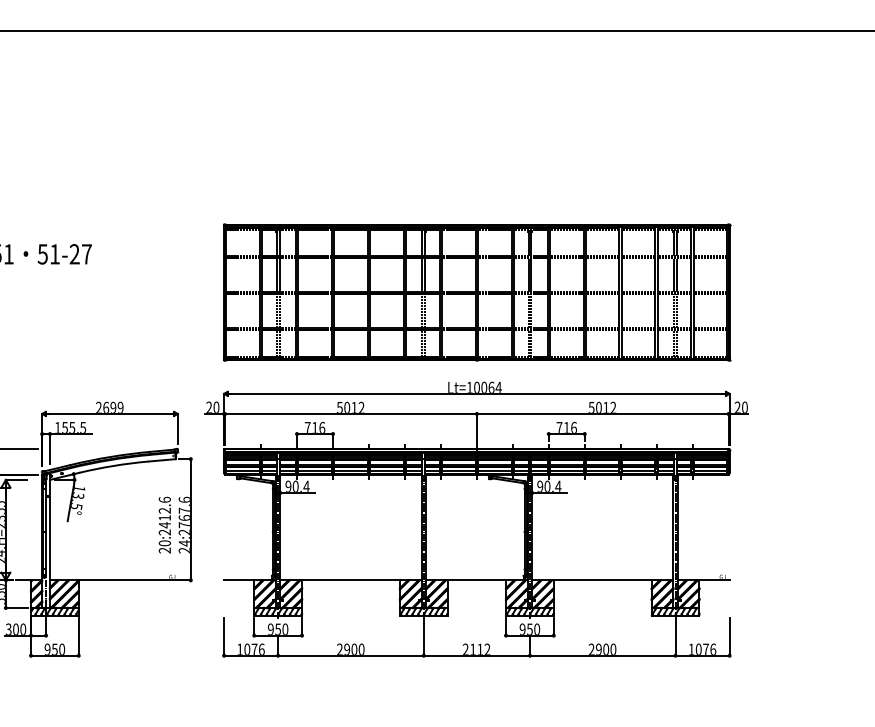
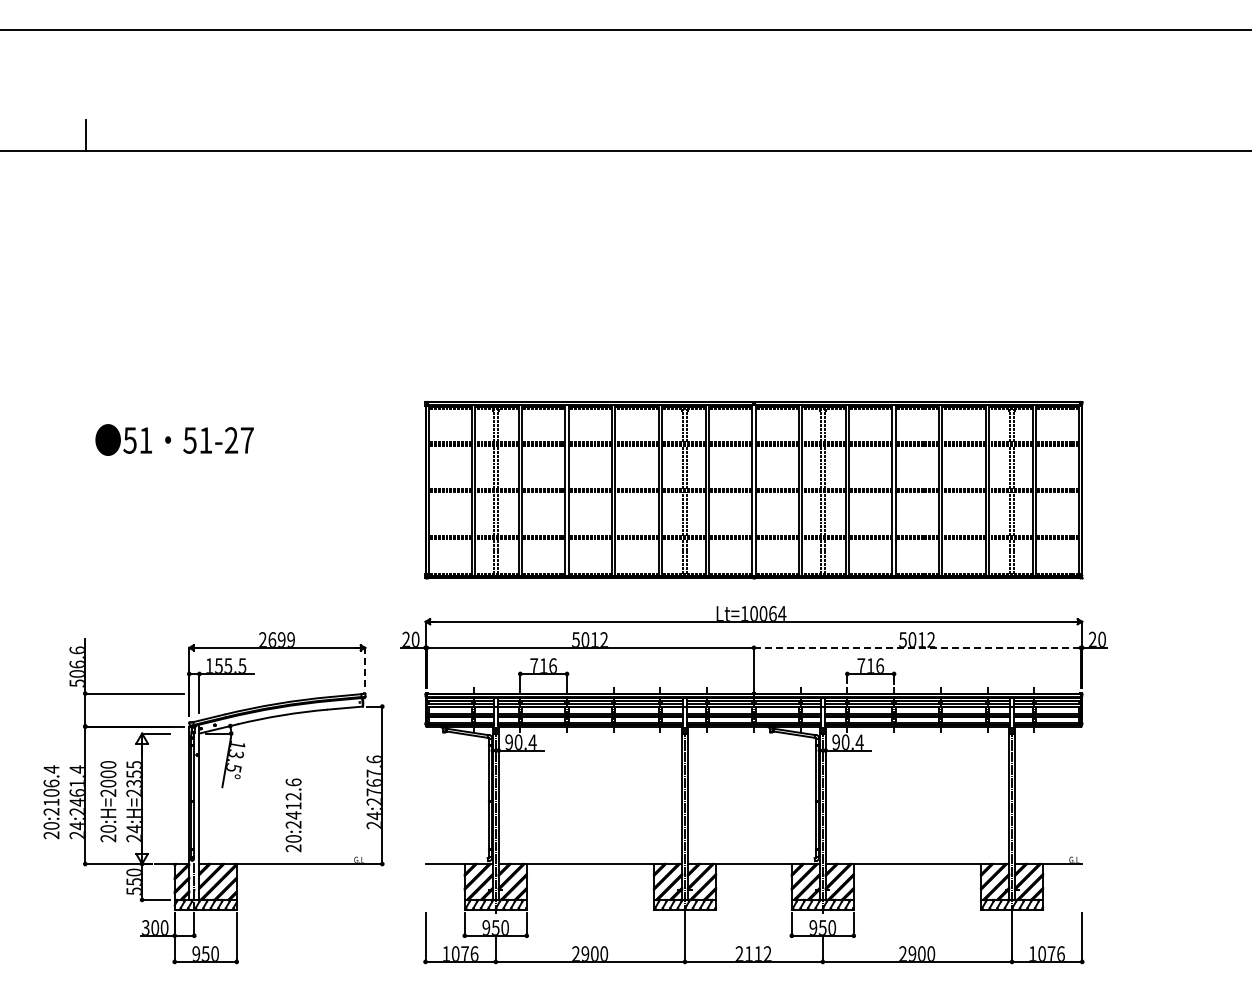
line: (602, 413) -> (917, 647), solid -> dashed
line: (177, 429) -> (365, 667), solid -> dashed
text: (164, 525) -> (293, 815), moved

